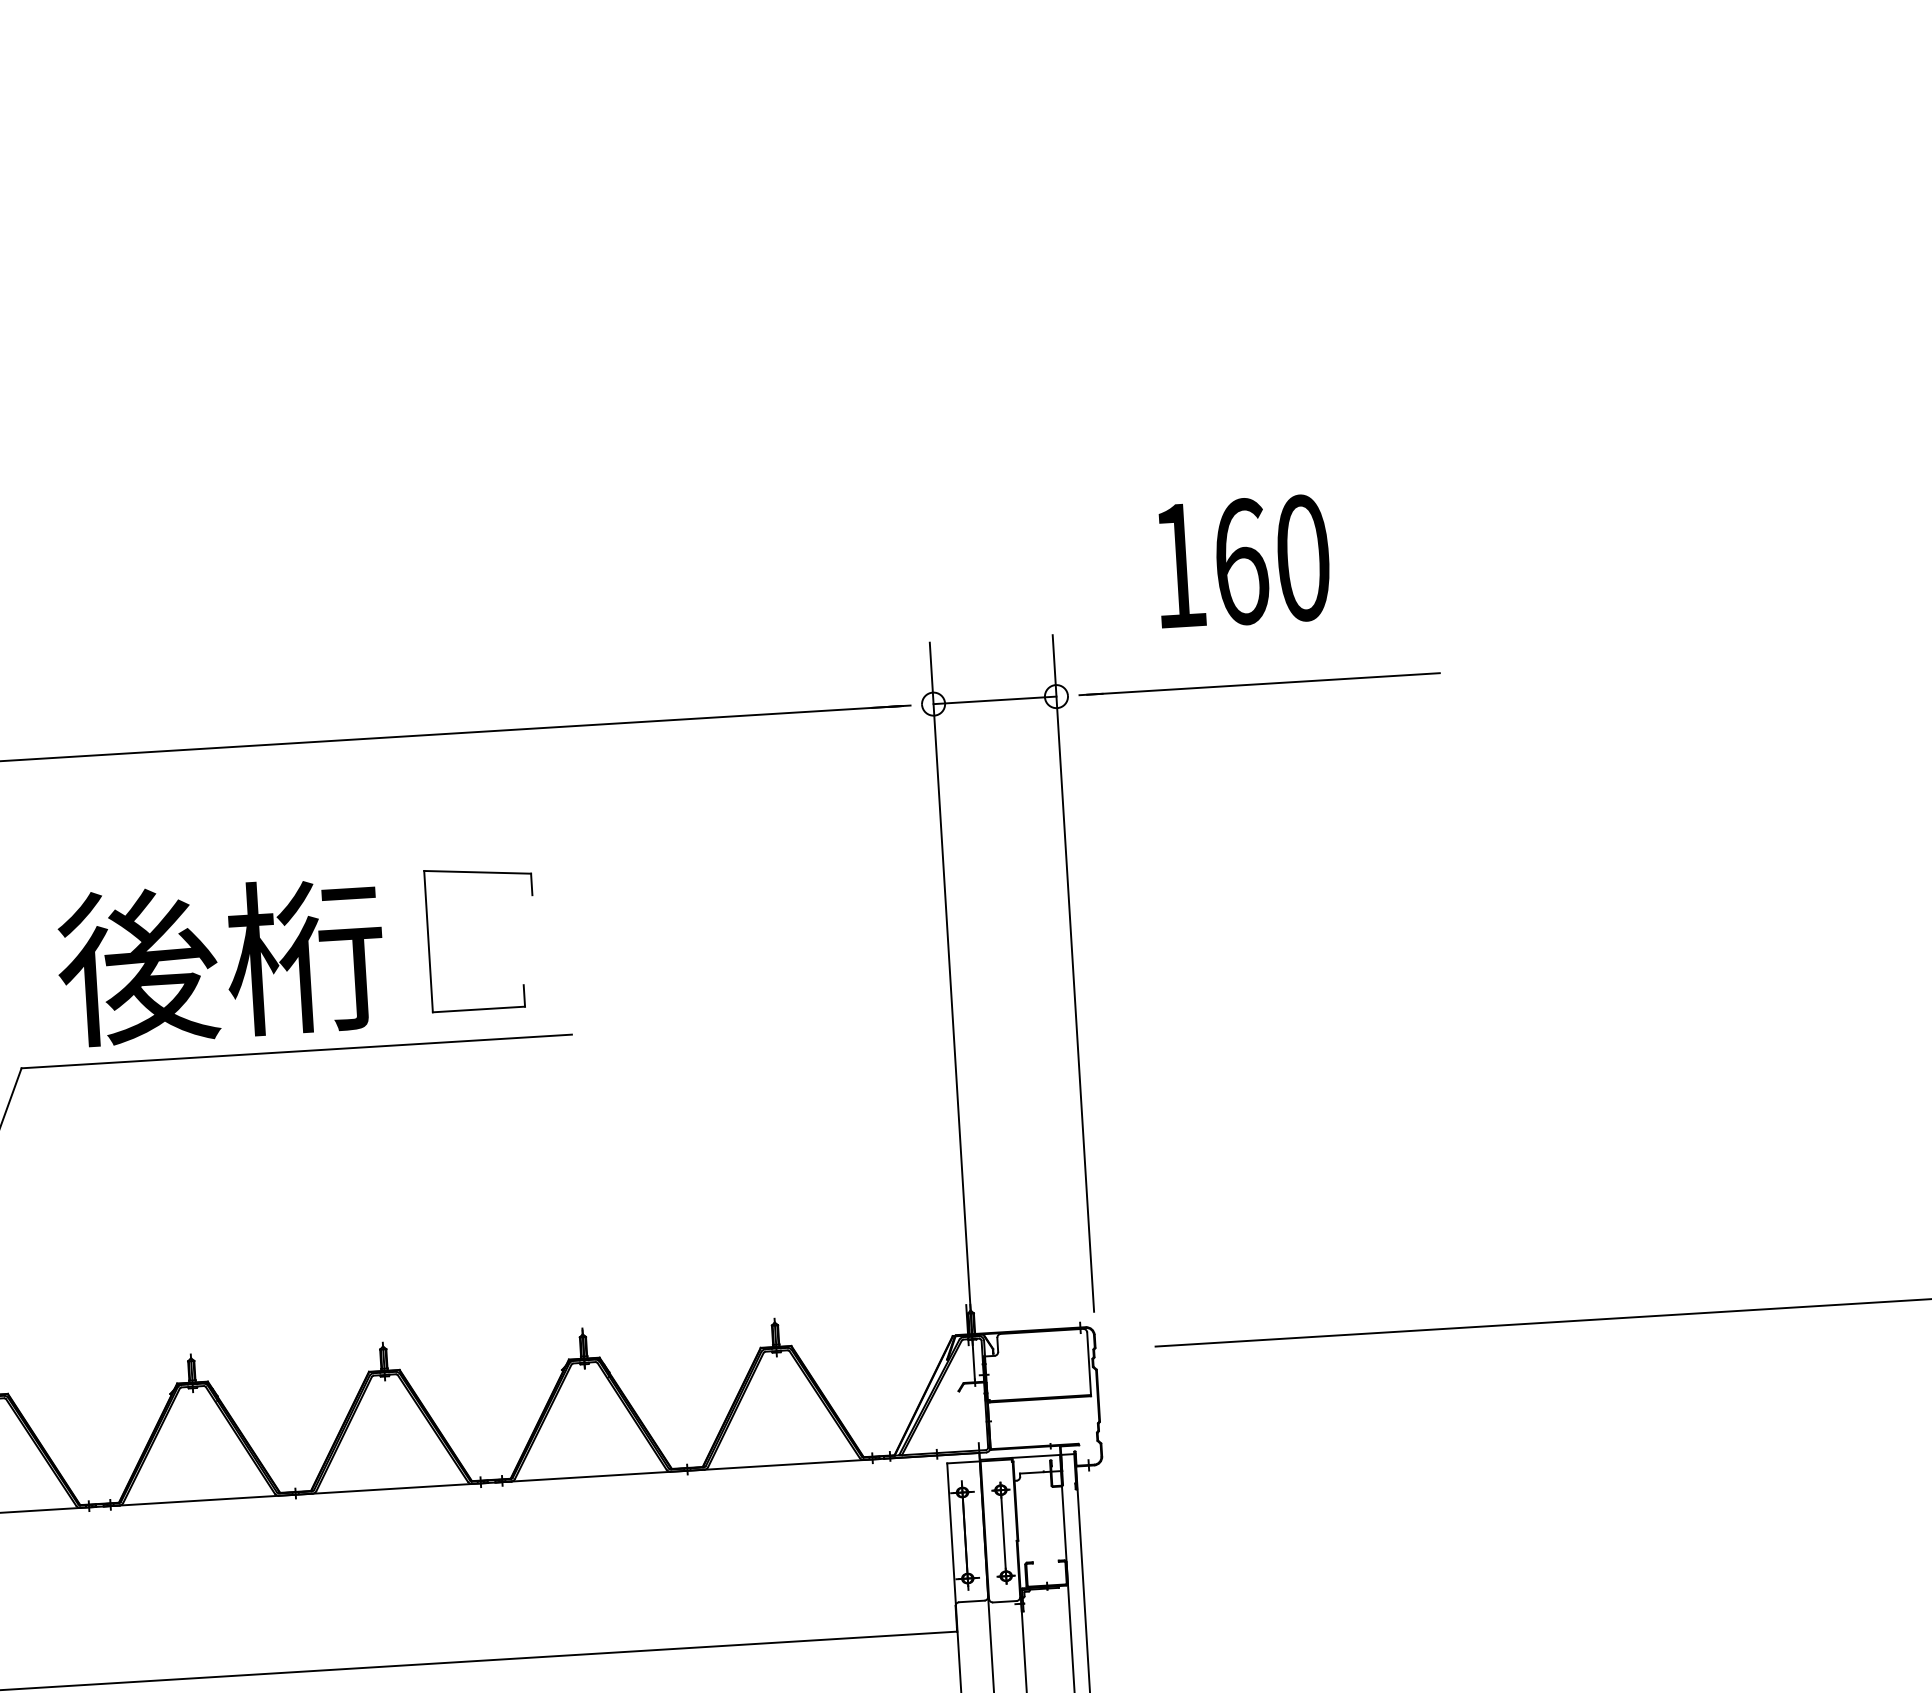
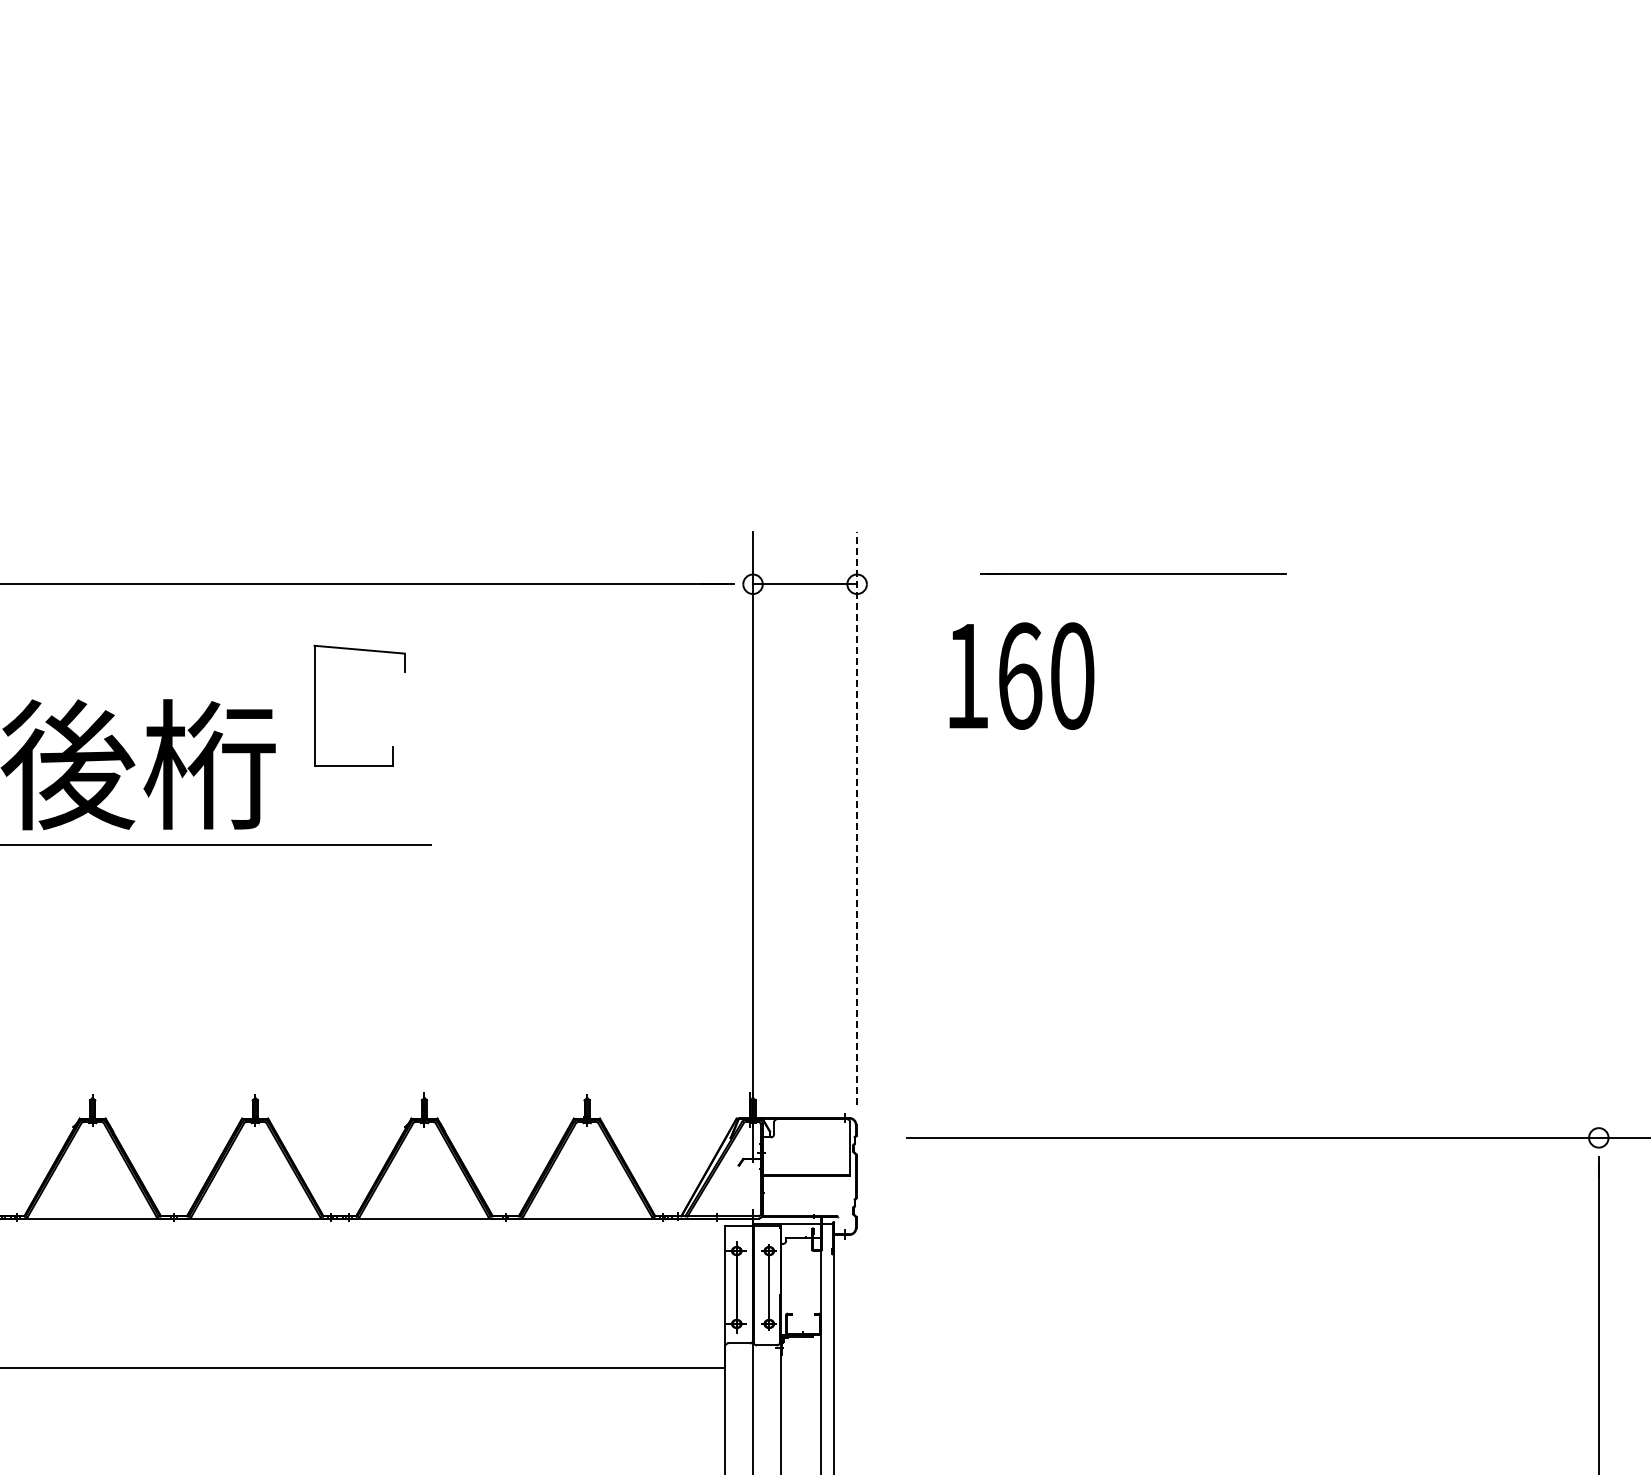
text: (1242, 561) -> (1021, 675), moved
line: (1259, 683) -> (1133, 573), moved
part: (429, 941) -> (315, 705), moved
line: (1073, 973) -> (857, 818), solid -> dashed

